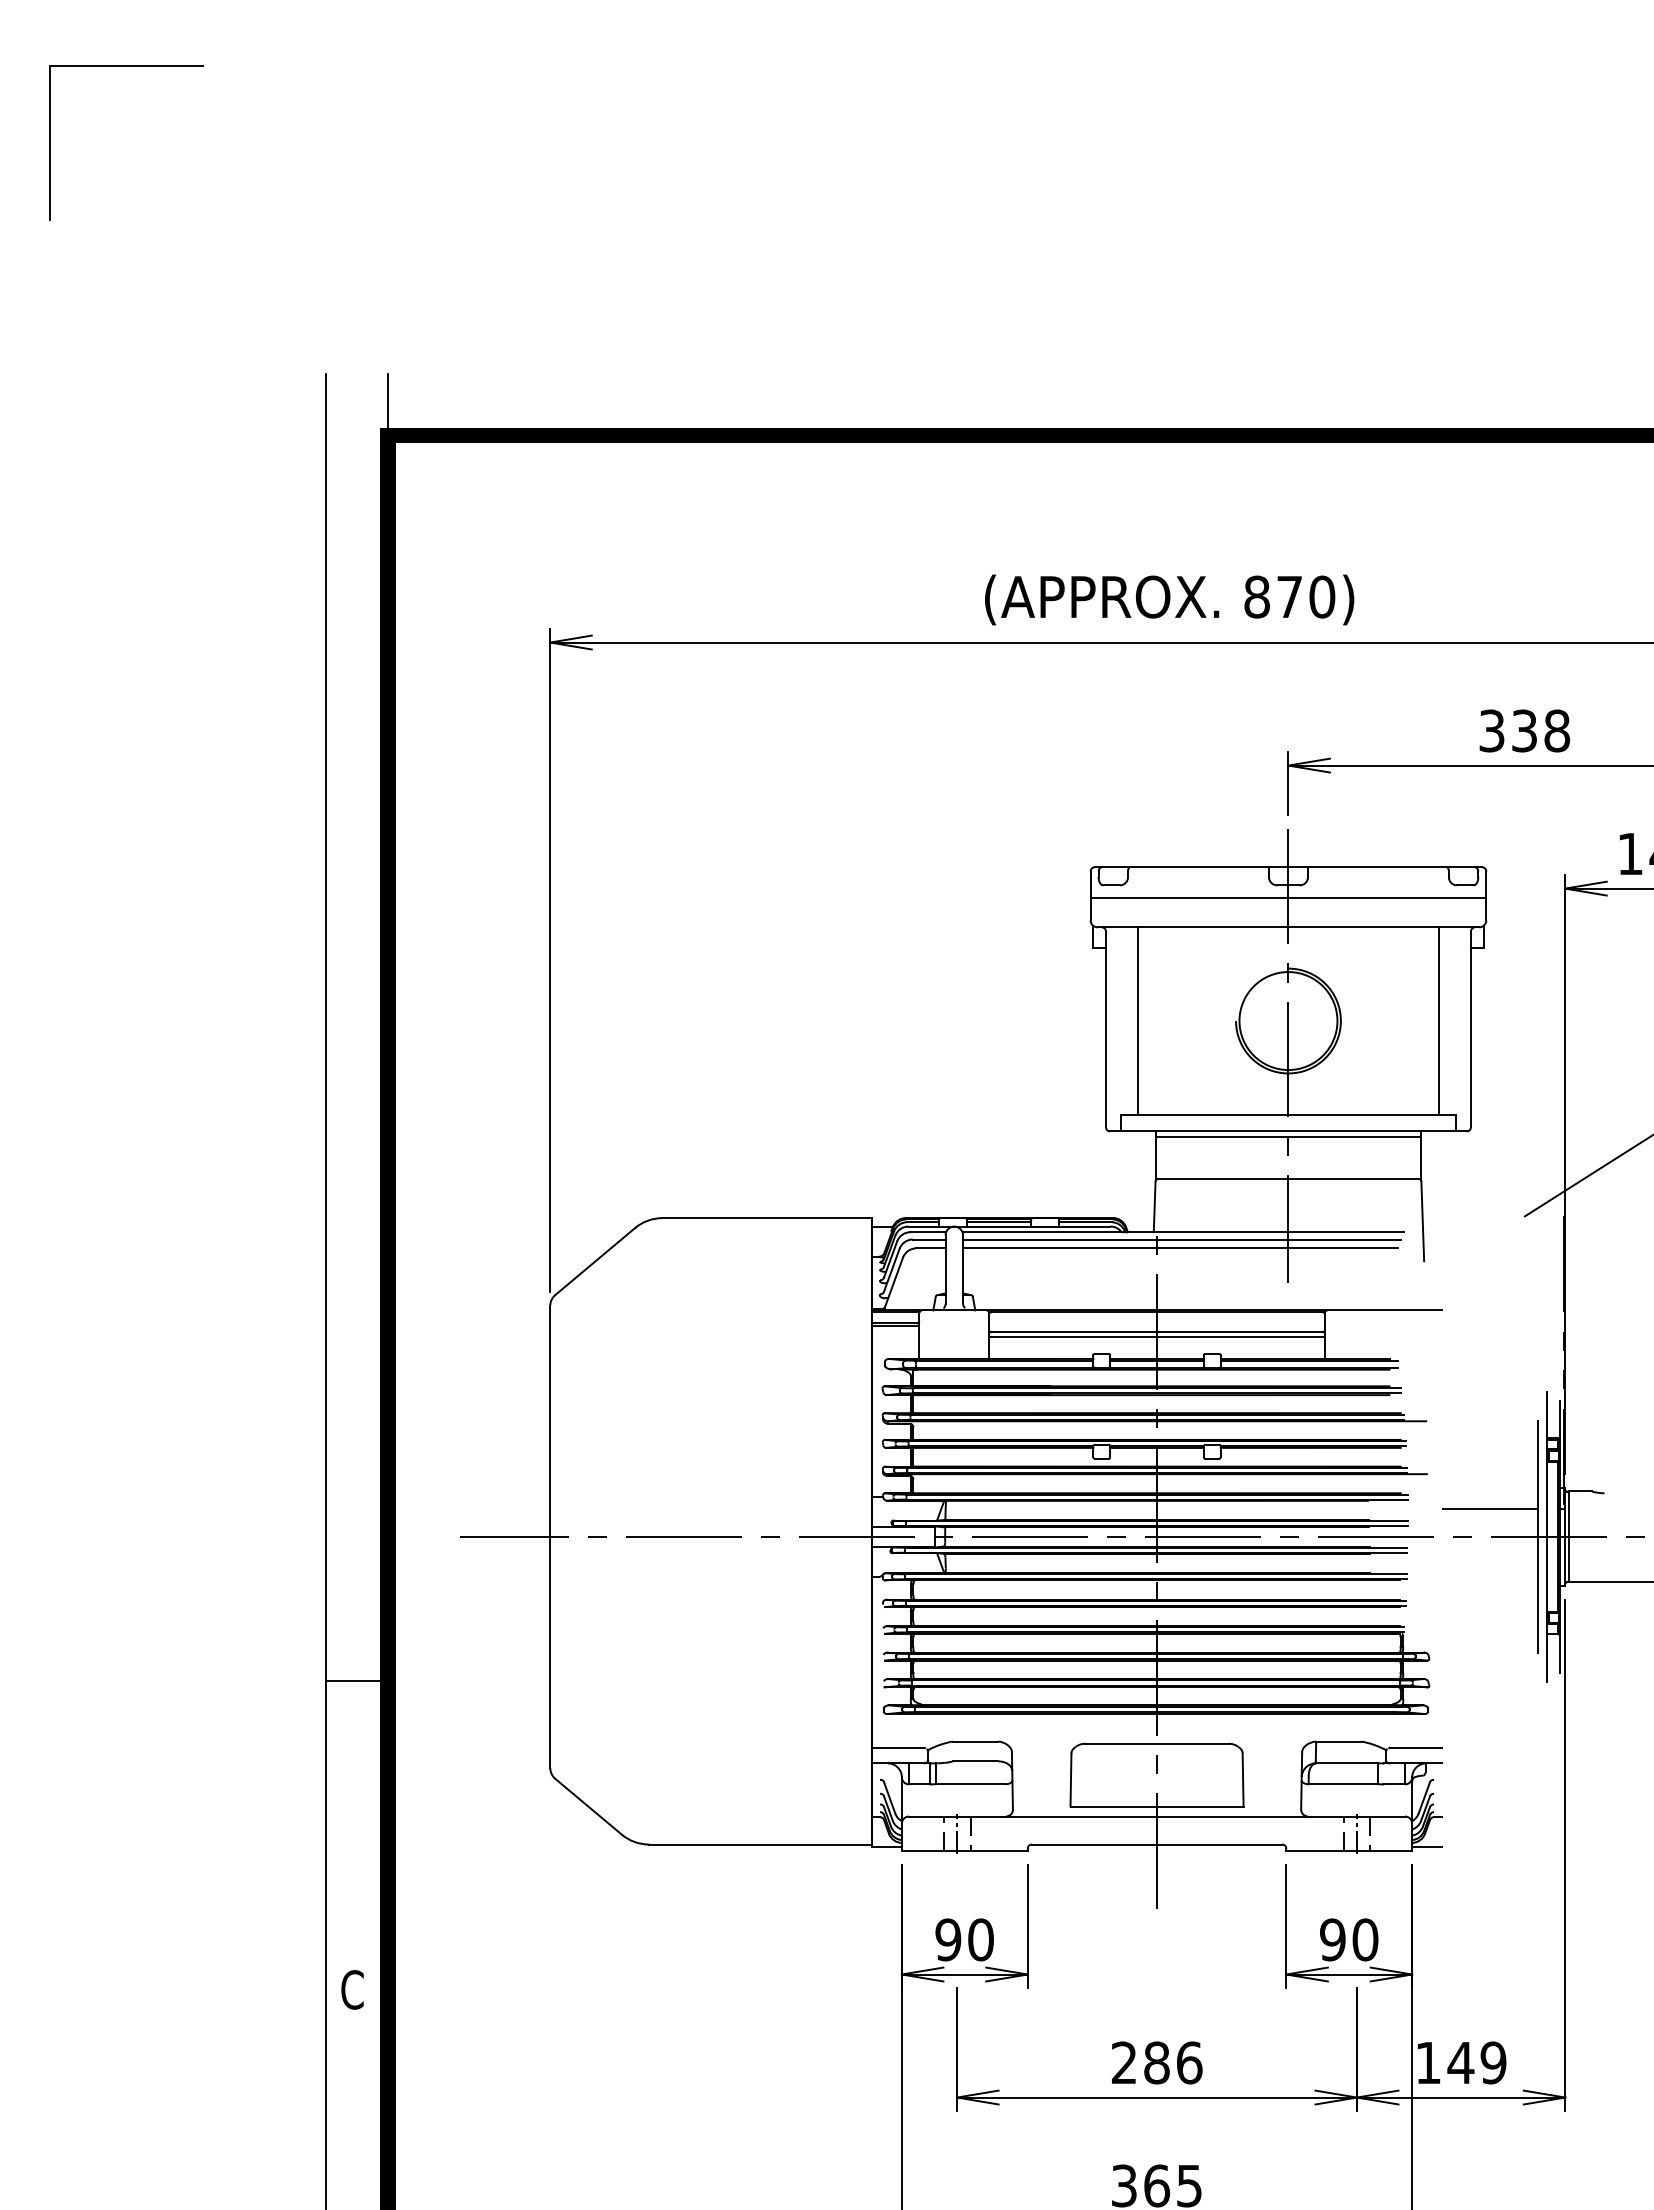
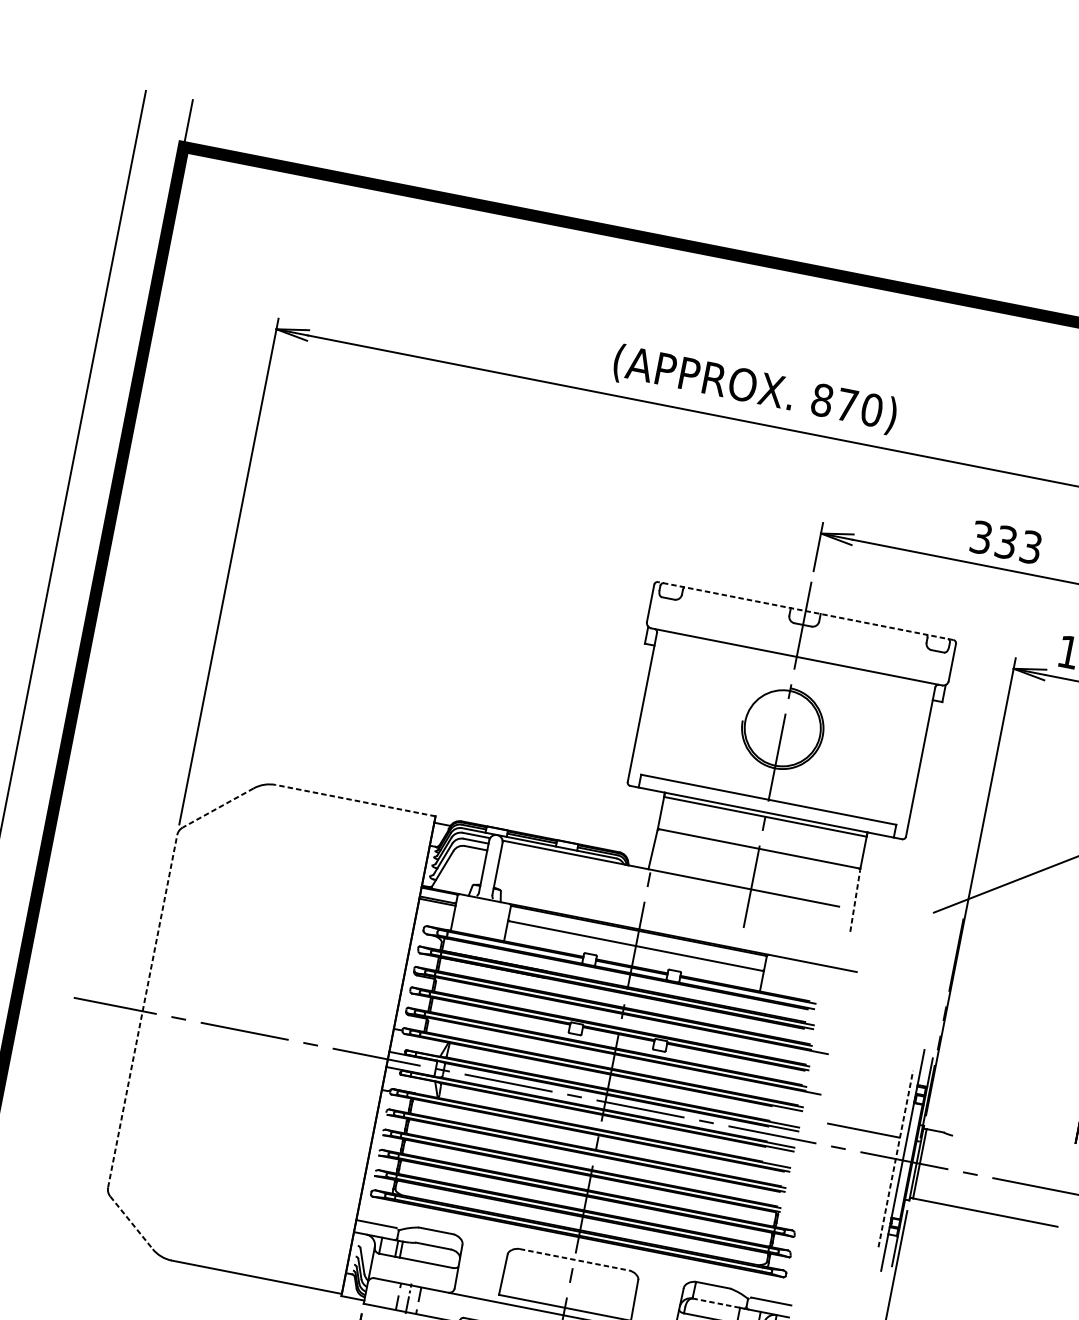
text: (1557, 730) -> (1031, 547), 338 -> 333
line: (1288, 867) -> (805, 611), solid -> dashed
line: (1288, 898) -> (801, 634), removed
line: (1138, 1020) -> (668, 705), removed
line: (1438, 1020) -> (897, 750), removed
line: (767, 1218) -> (355, 800), solid -> dashed
line: (1422, 1221) -> (854, 901), solid -> dashed
line: (1182, 1239) -> (669, 879), removed
line: (1180, 1248) -> (666, 885), removed
line: (594, 1261) -> (217, 807), solid -> dashed
line: (1156, 1337) -> (634, 949), removed
line: (550, 1536) -> (142, 1011), solid -> dashed
line: (1537, 1536) -> (895, 1158), solid -> dashed
line: (1157, 1743) -> (574, 1259), solid -> dashed
line: (1347, 1763) -> (716, 1303), solid -> dashed
line: (588, 1806) -> (131, 1222), solid -> dashed

